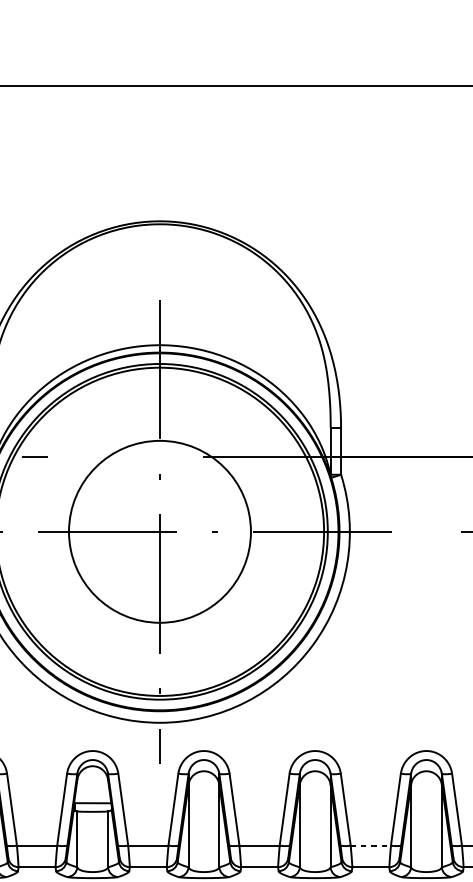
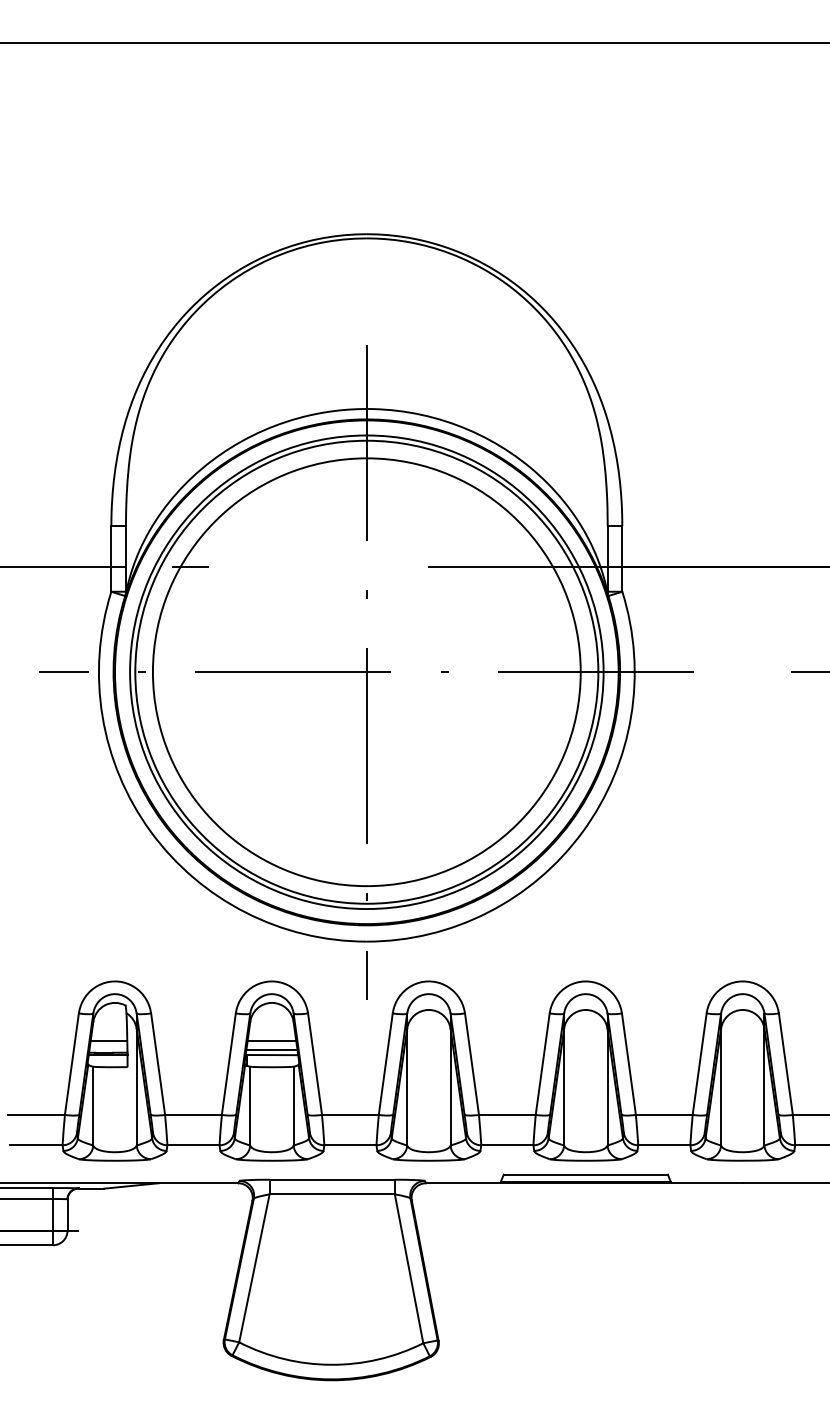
circle: (159, 532) -> (366, 672), size x1.67
line: (92, 792) -> (271, 1040), added
line: (92, 799) -> (271, 1049), added
line: (370, 845) -> (664, 1114), dashed -> solid

